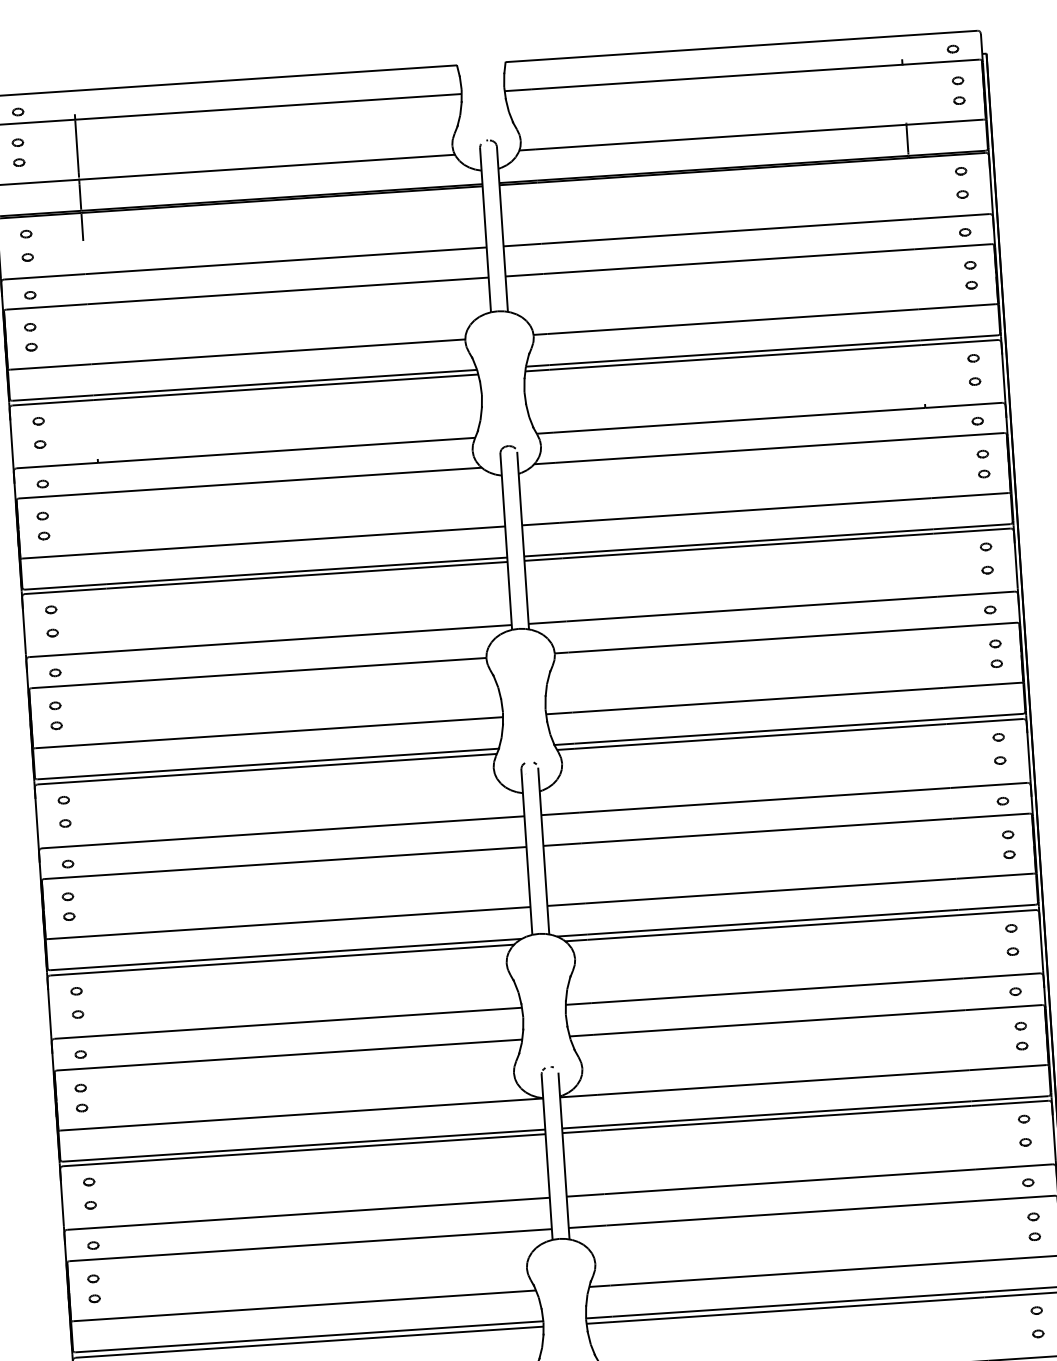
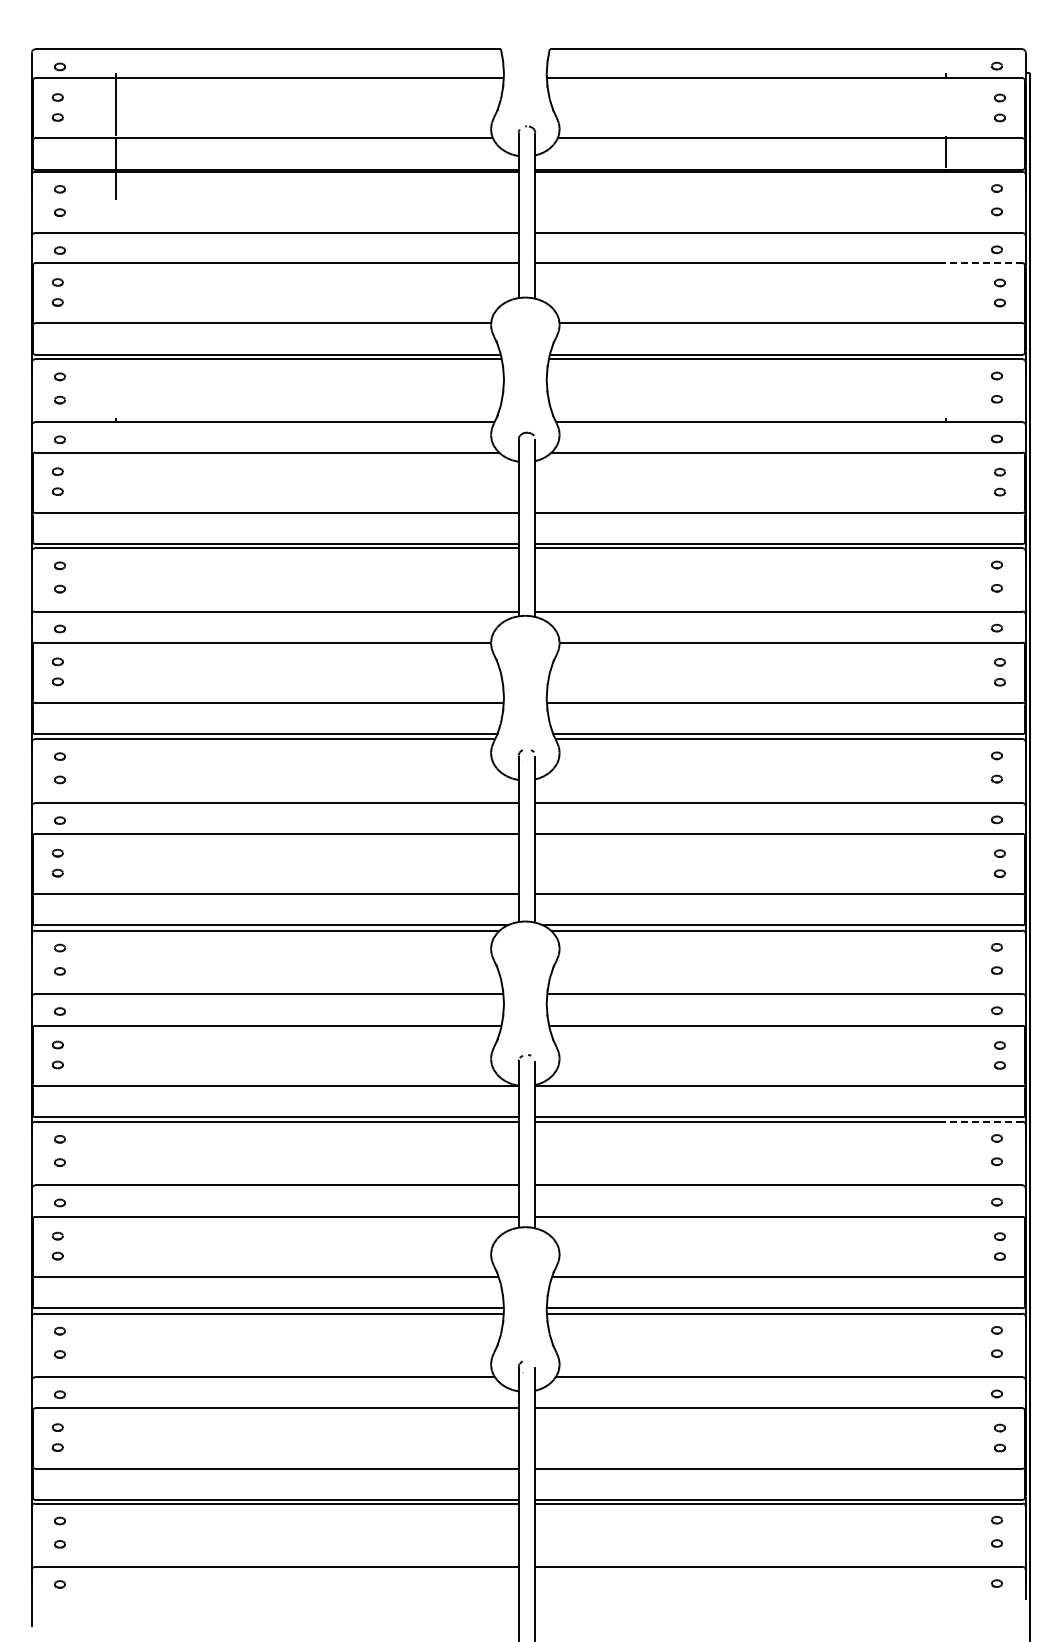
line: (953, 246) -> (984, 263), solid -> dashed
line: (1010, 1103) -> (984, 1121), solid -> dashed

